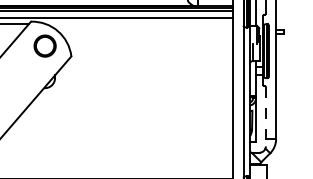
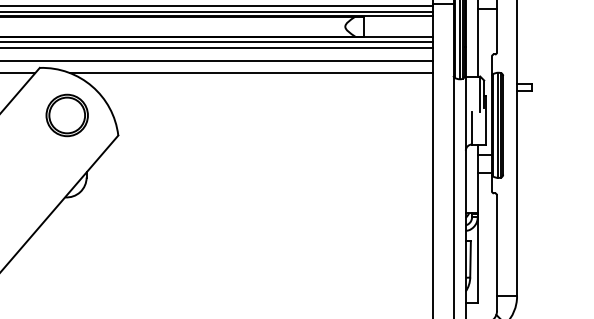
line: (139, 24) -> (250, 73), added
line: (265, 116) -> (496, 252), dashed -> solid

